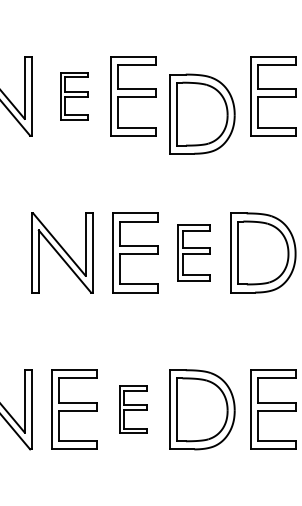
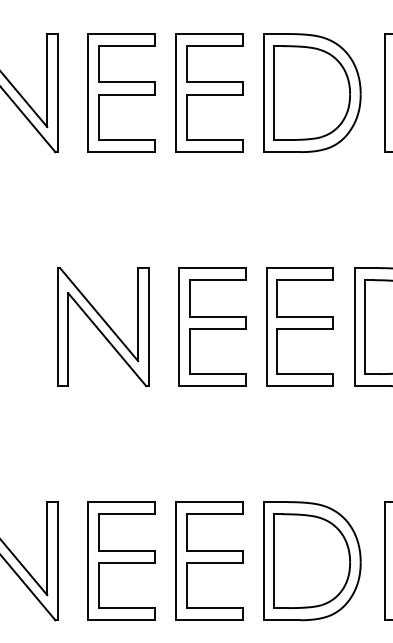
part: (74, 96) -> (121, 93), size x1.67
part: (202, 113) -> (312, 92), moved
part: (193, 252) -> (299, 326), size x1.43
part: (133, 409) -> (209, 560), size x1.67

